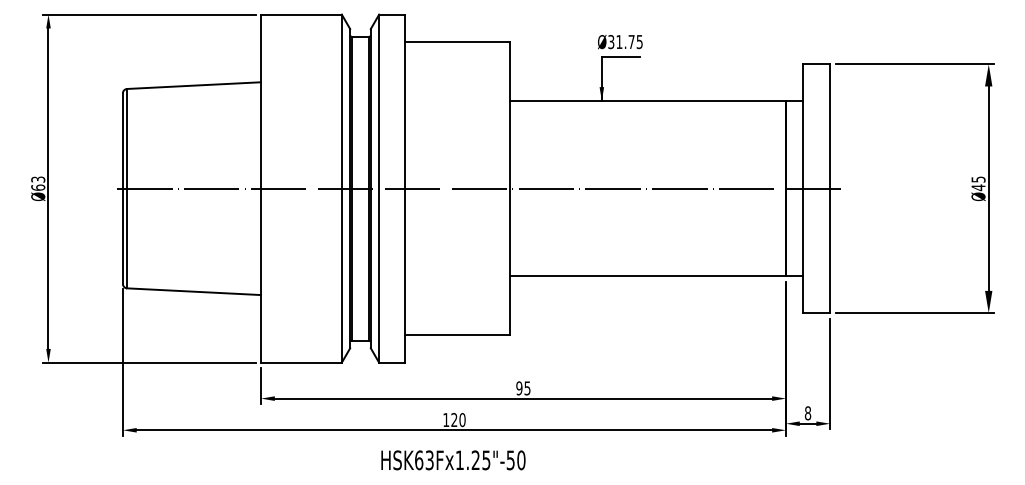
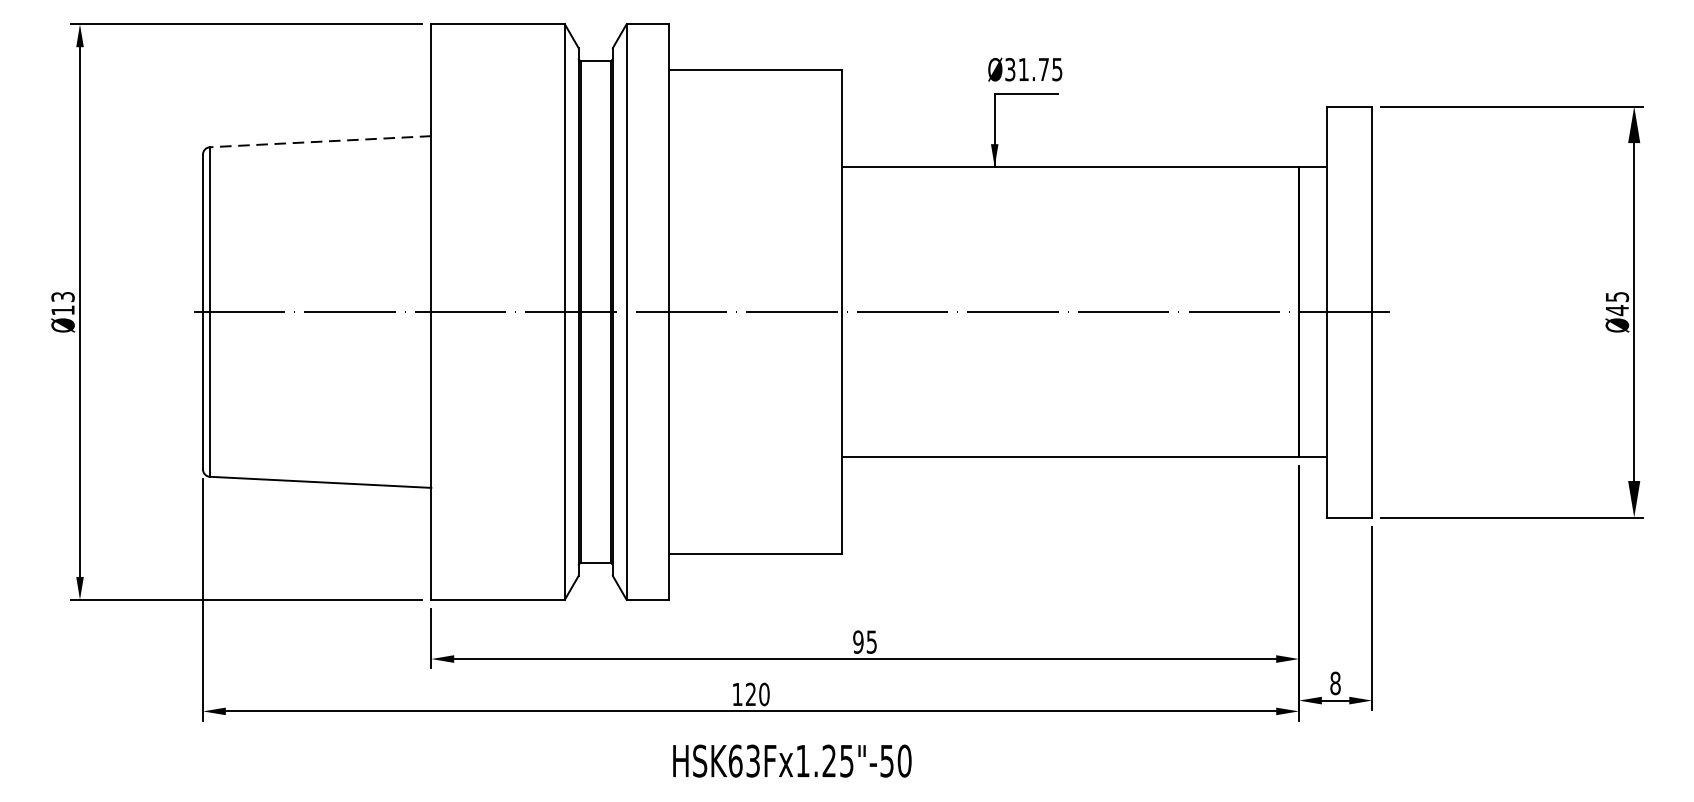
line: (193, 85) -> (319, 141), solid -> dashed
text: (38, 187) -> (63, 310), Ø63 -> Ø13
text: (453, 460) -> (792, 761), moved

